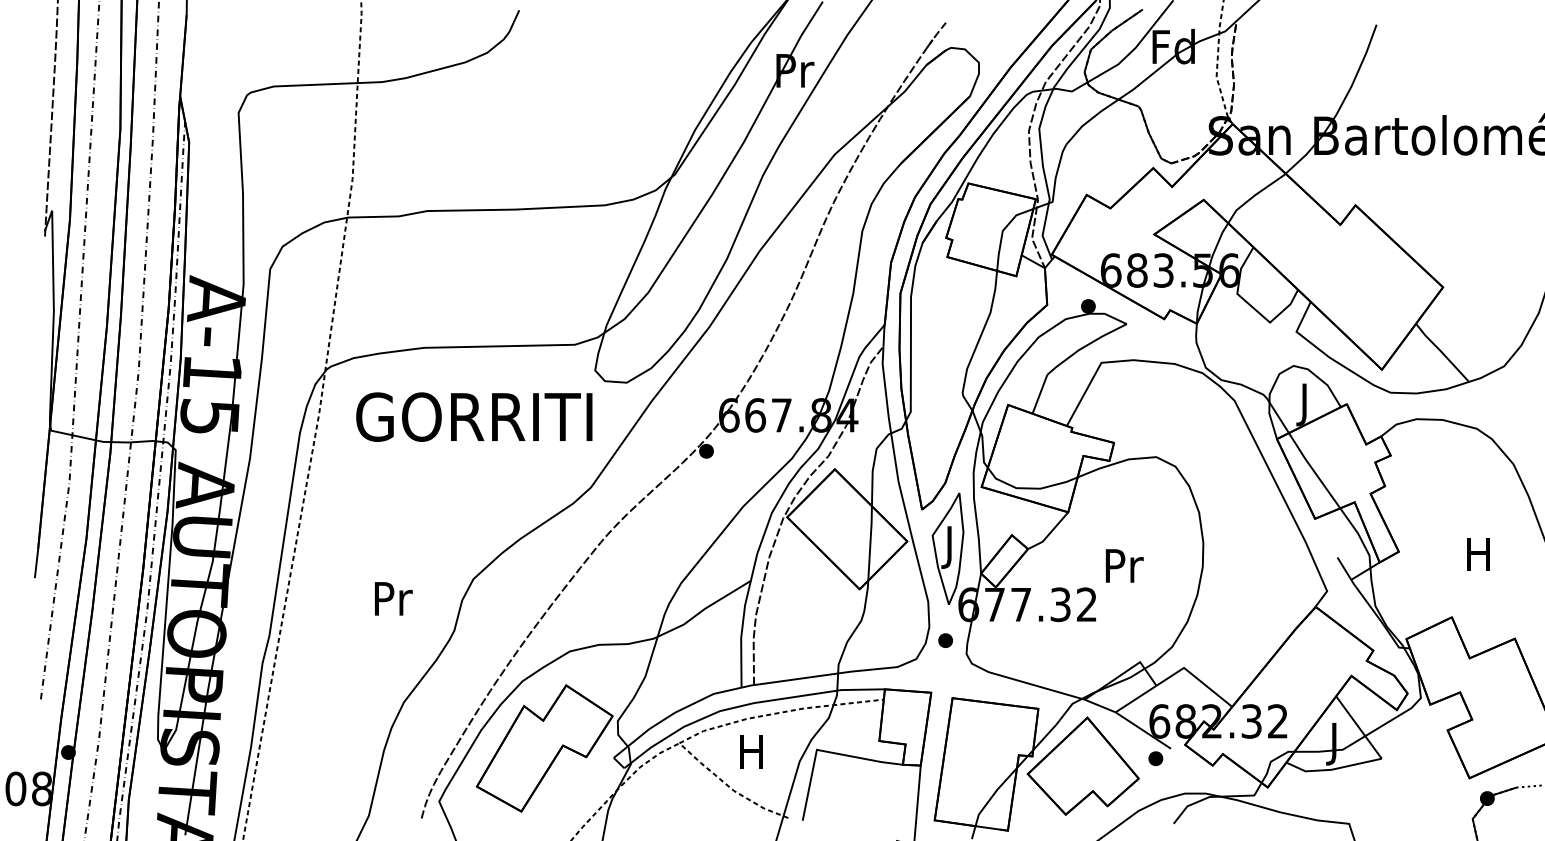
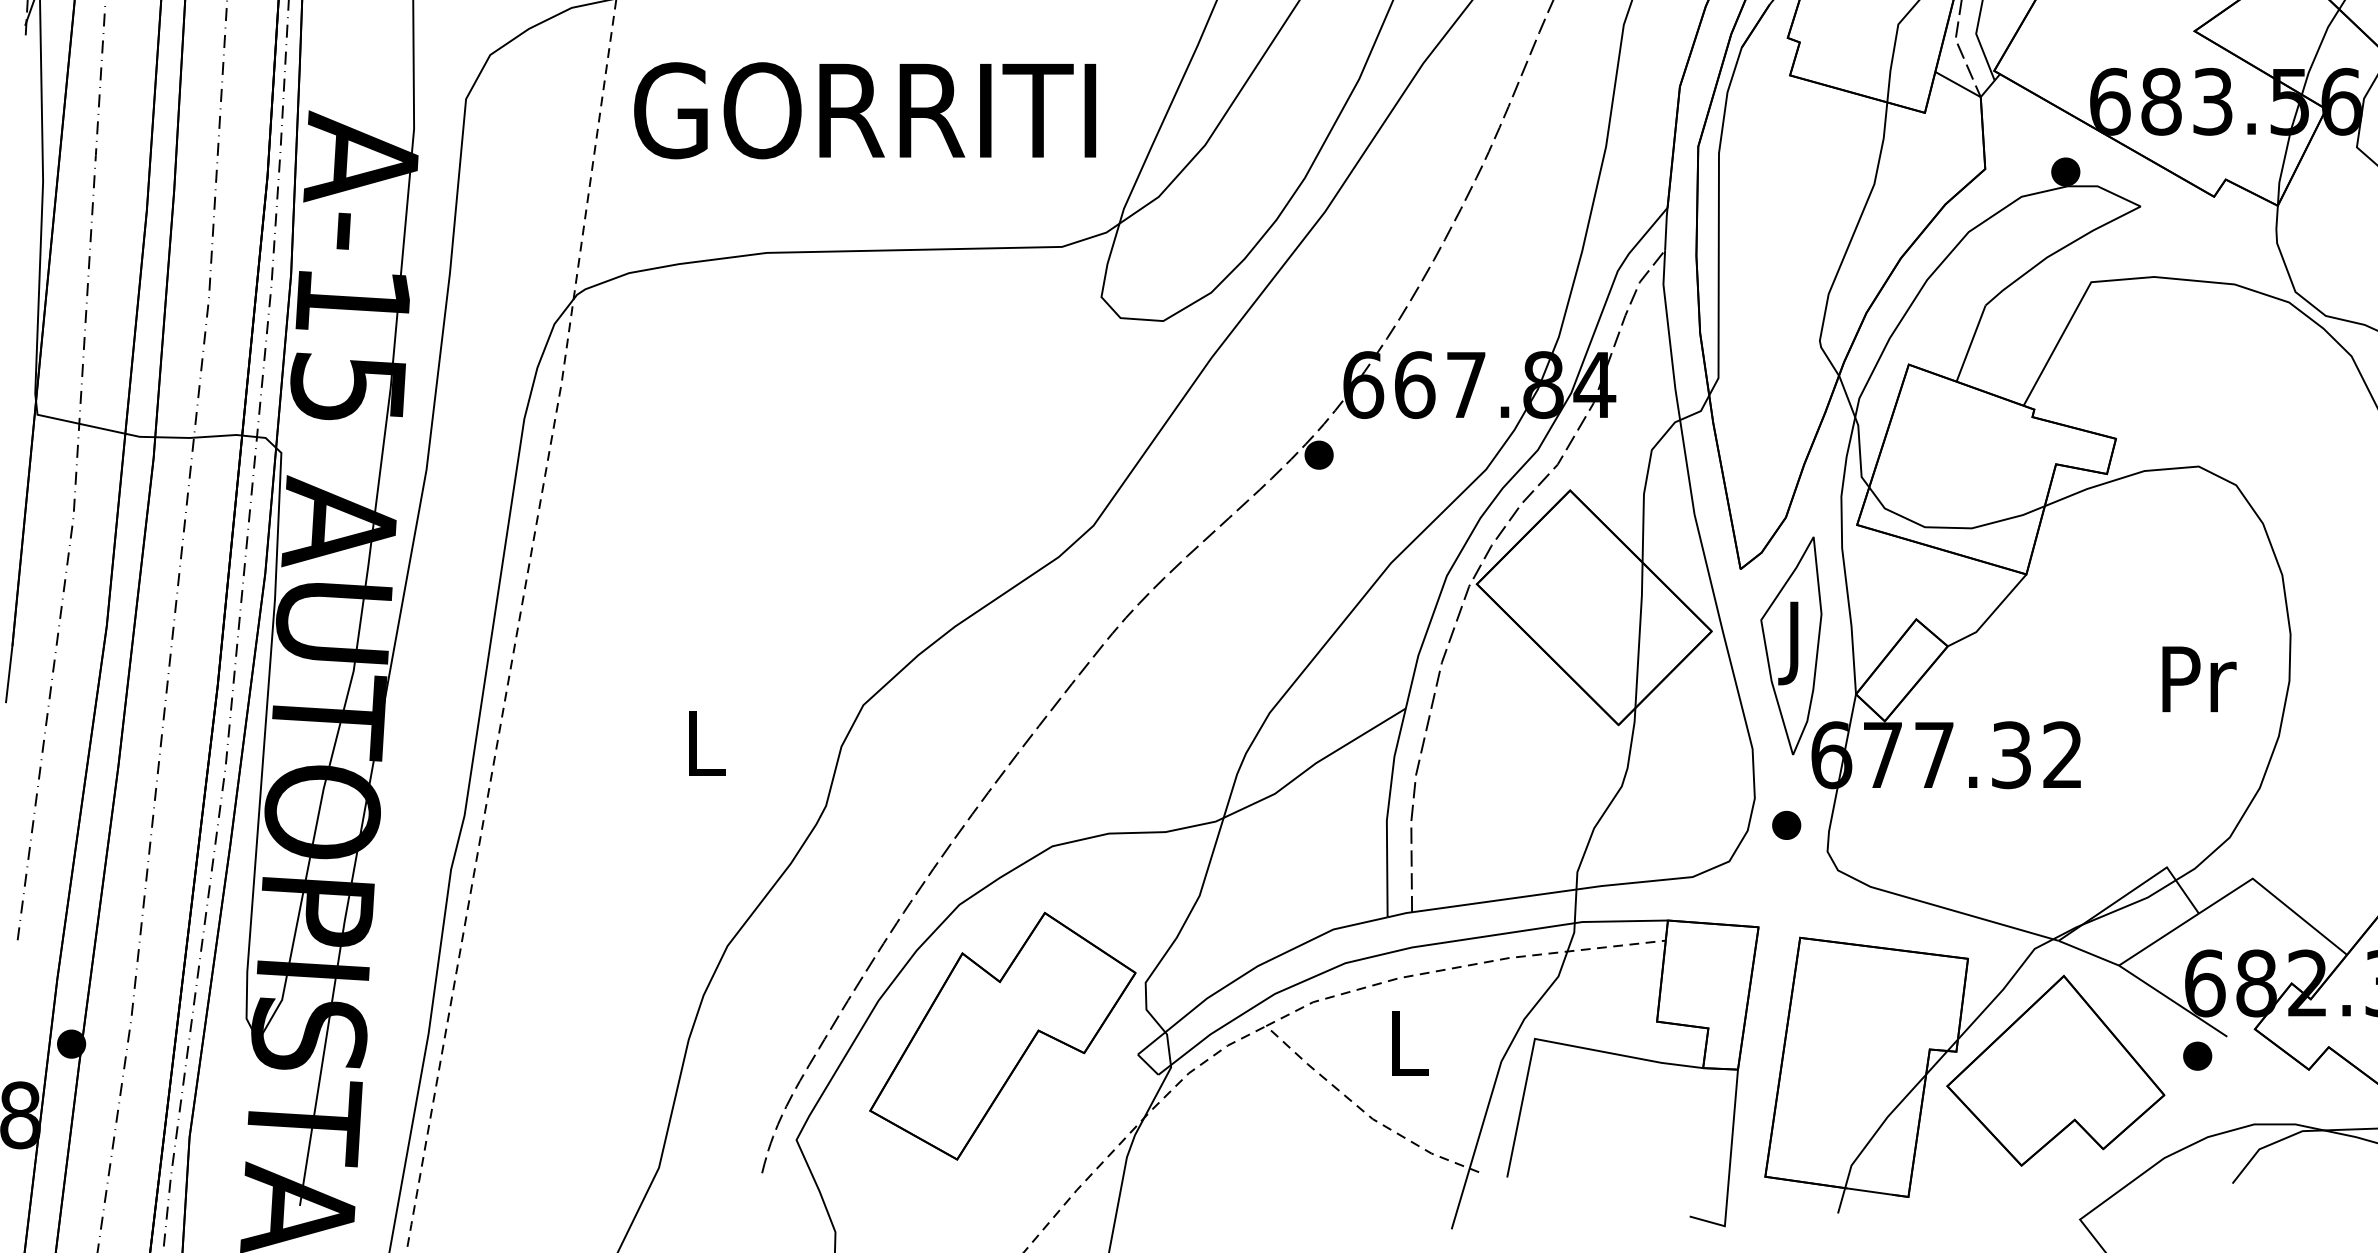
text: (474, 416) -> (865, 109), moved
text: (1124, 565) -> (2198, 678), moved
text: (393, 598) -> (707, 742), Pr -> L
text: (751, 751) -> (1407, 1042), H -> L

